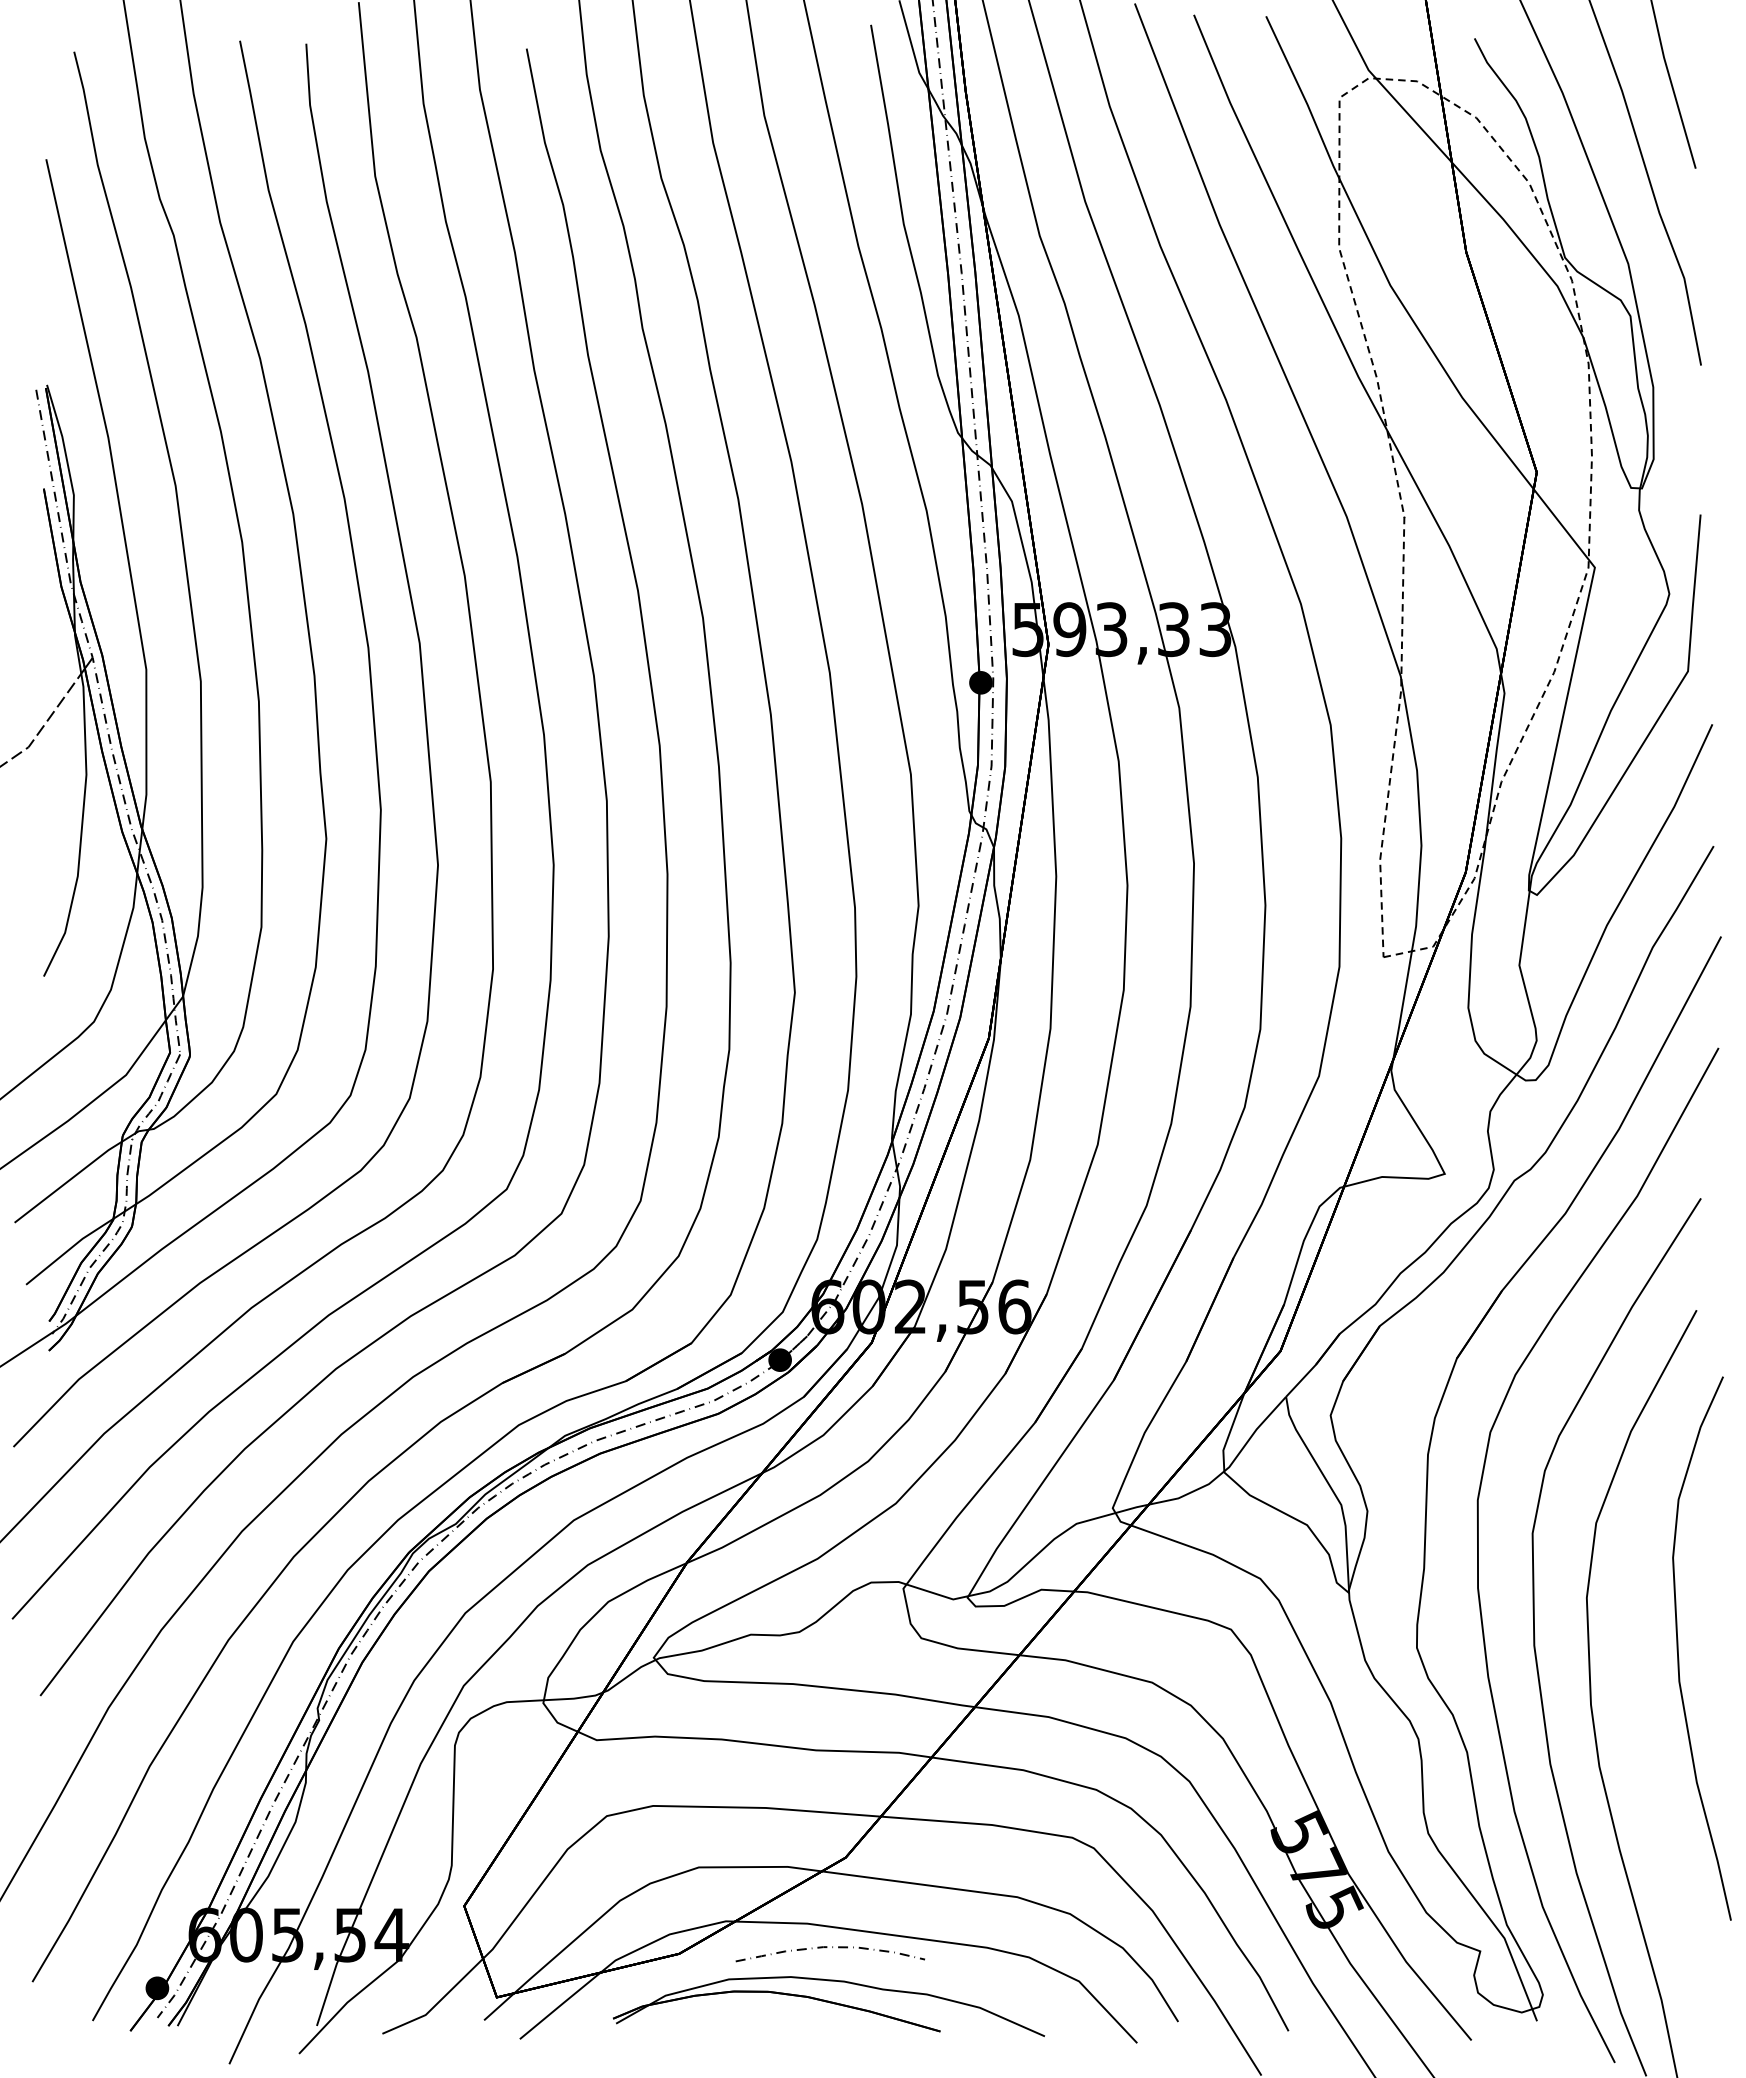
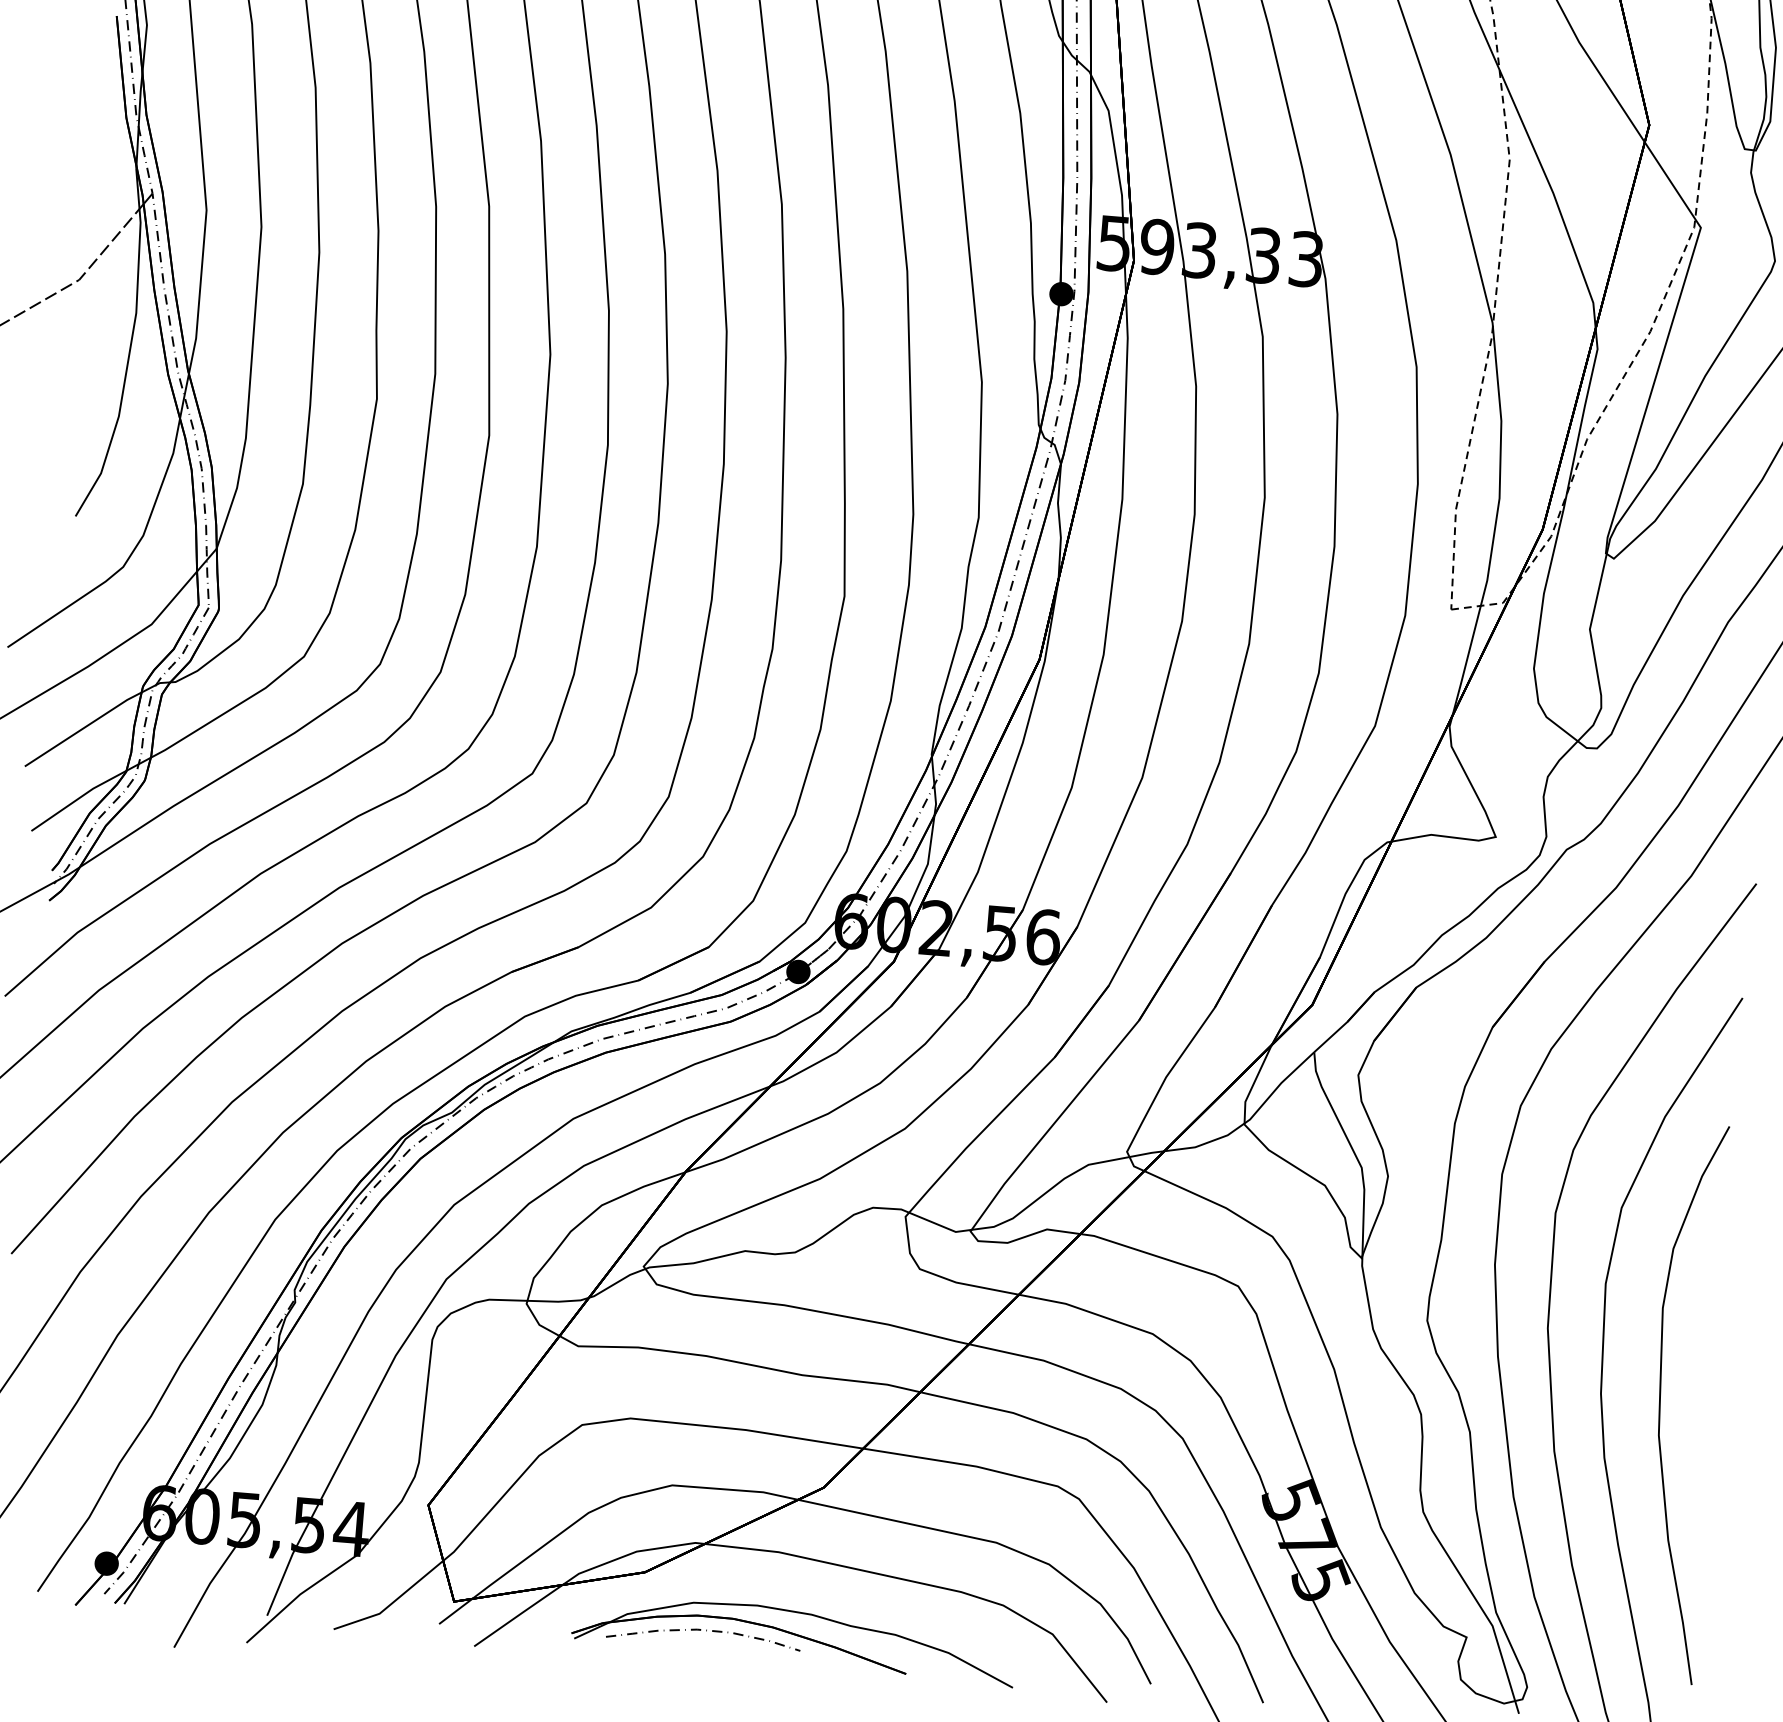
curve: (1678, 1648) -> (1660, 1401), moved
curve: (826, 1948) -> (700, 1631), moved

